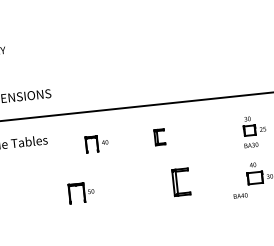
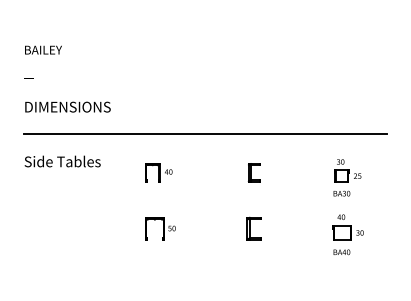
part: (159, 137) -> (253, 172), moved
part: (180, 182) -> (253, 228), size x0.71
part: (81, 192) -> (160, 228), moved
text: (240, 196) -> (341, 252), moved

